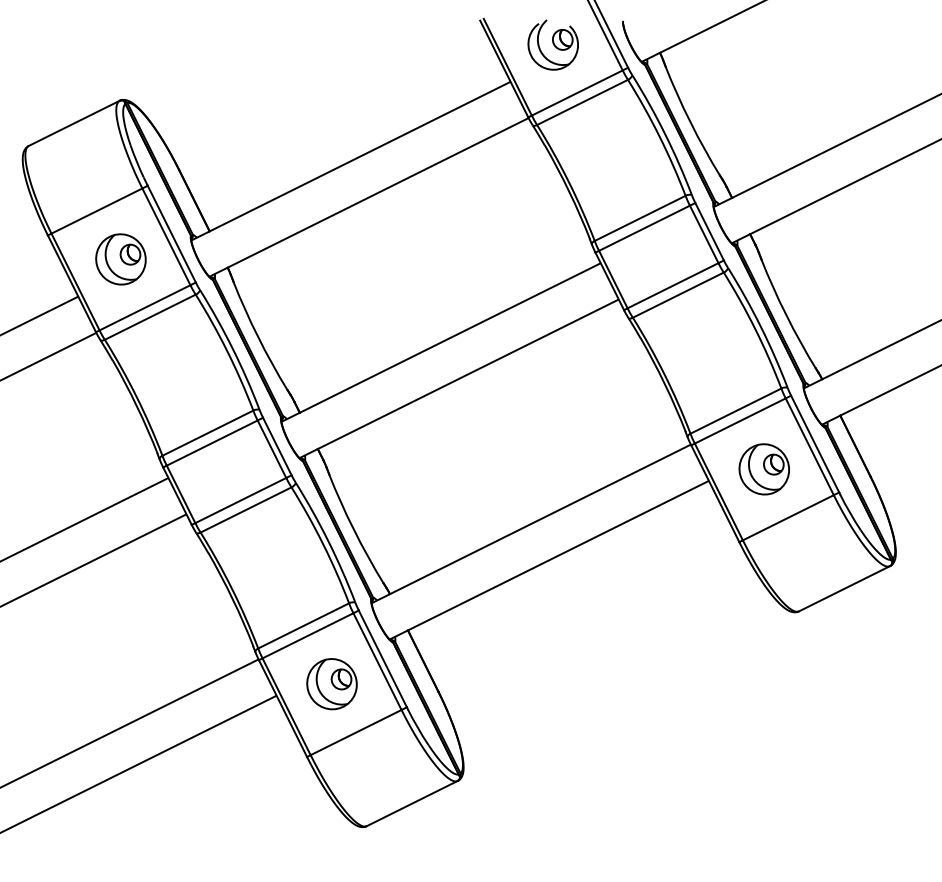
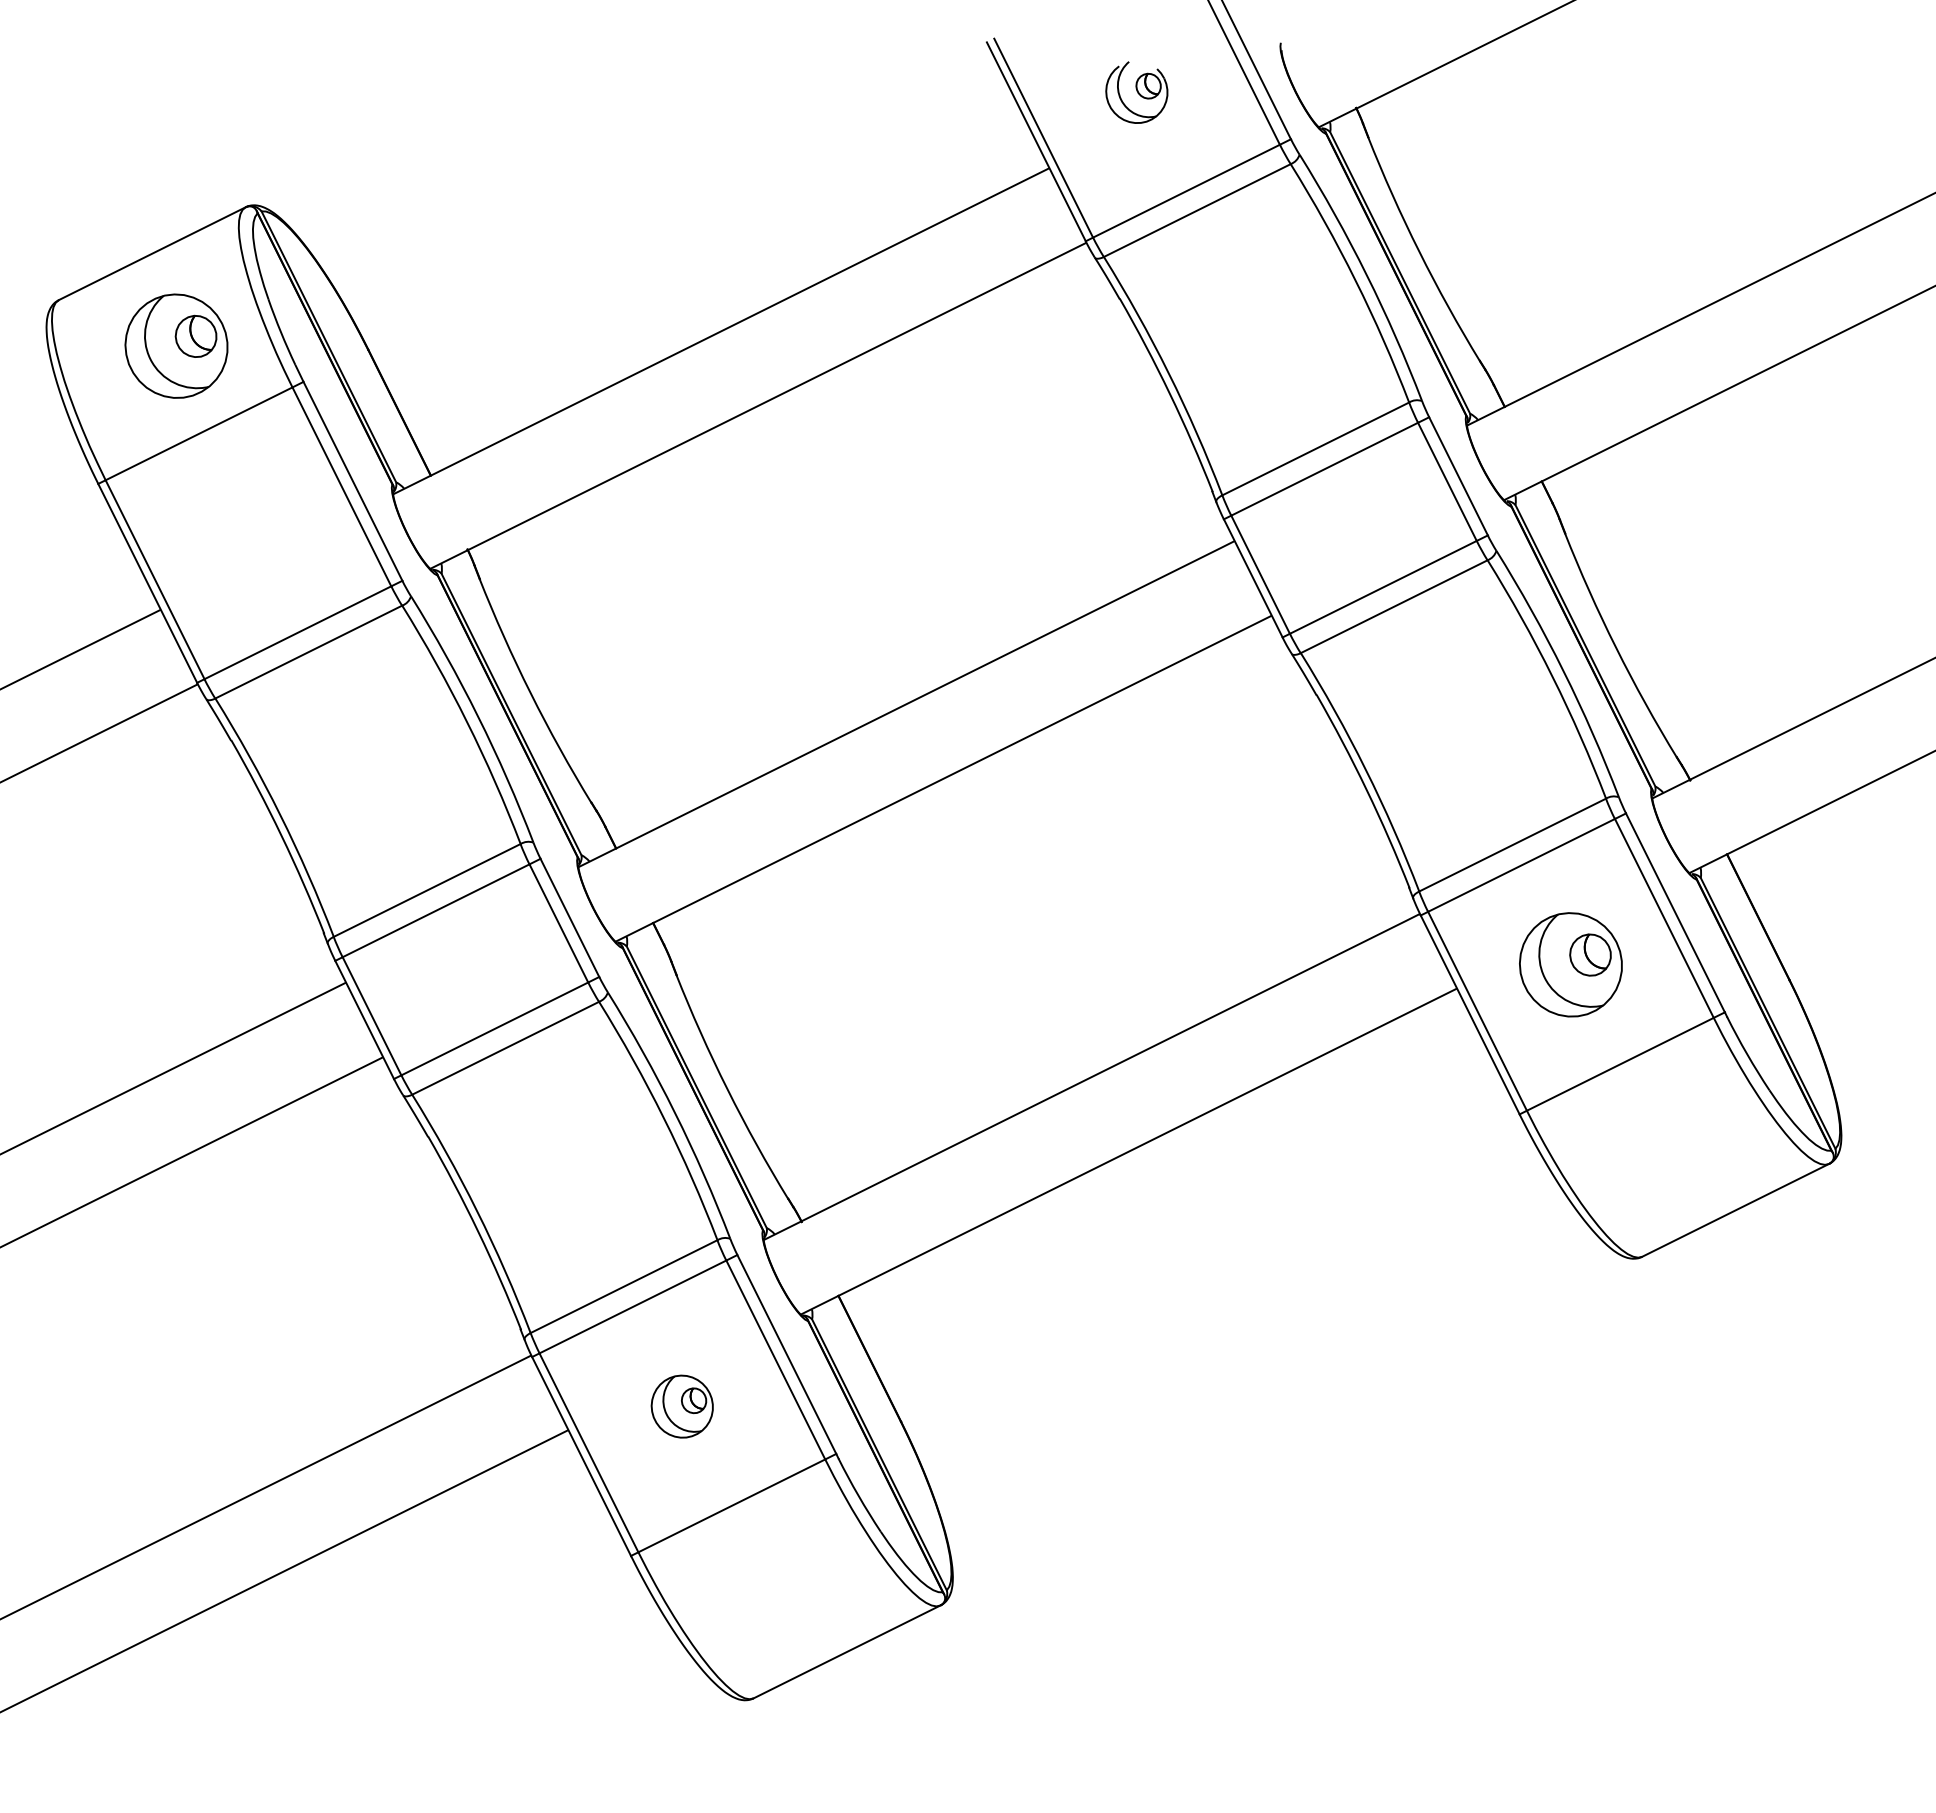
part: (552, 44) -> (1135, 91), size x0.6
part: (120, 259) -> (175, 346), moved
part: (331, 684) -> (681, 1407), size x0.6

